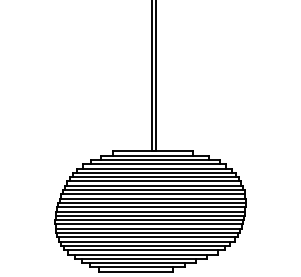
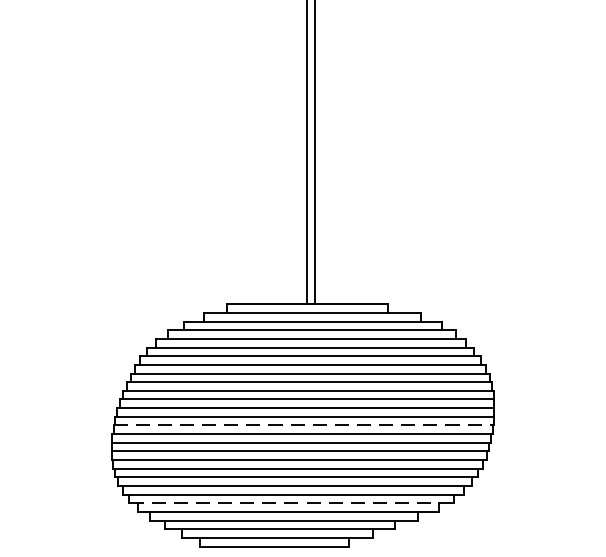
line: (151, 211) -> (305, 425), solid -> dashed
line: (144, 250) -> (290, 503), solid -> dashed

